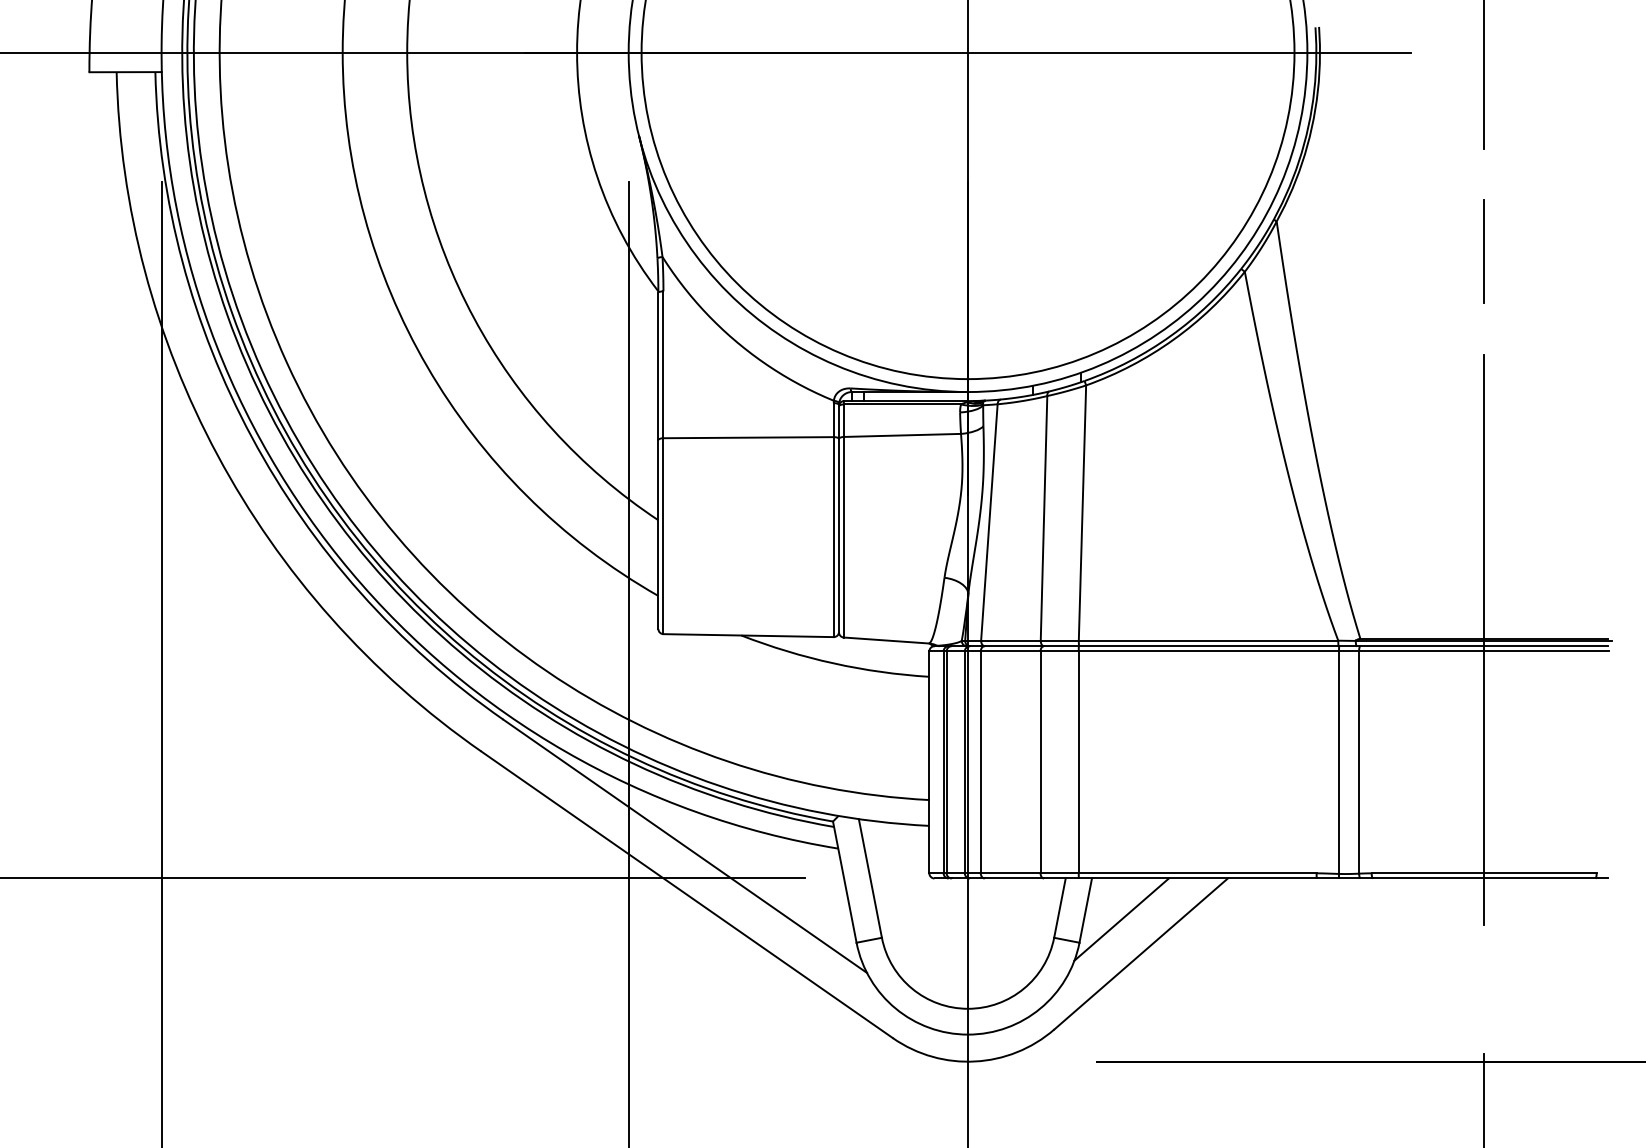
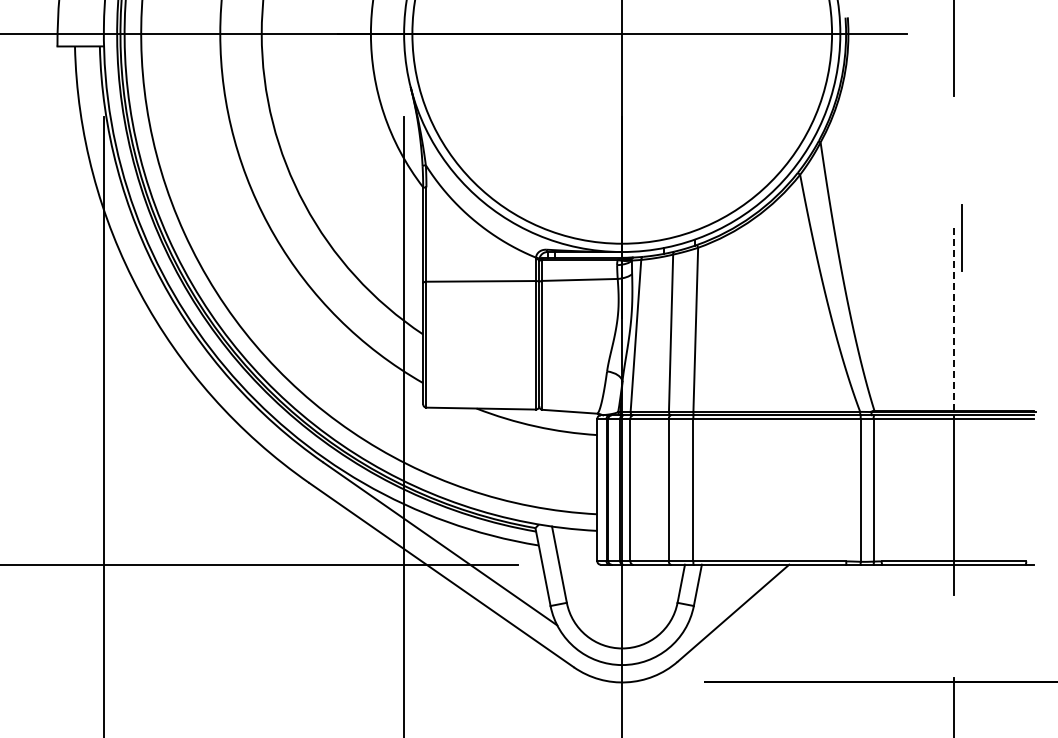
line: (1483, 251) -> (961, 237), moved
line: (1483, 503) -> (953, 323), solid -> dashed
line: (1120, 918) -> (720, 590), removed

